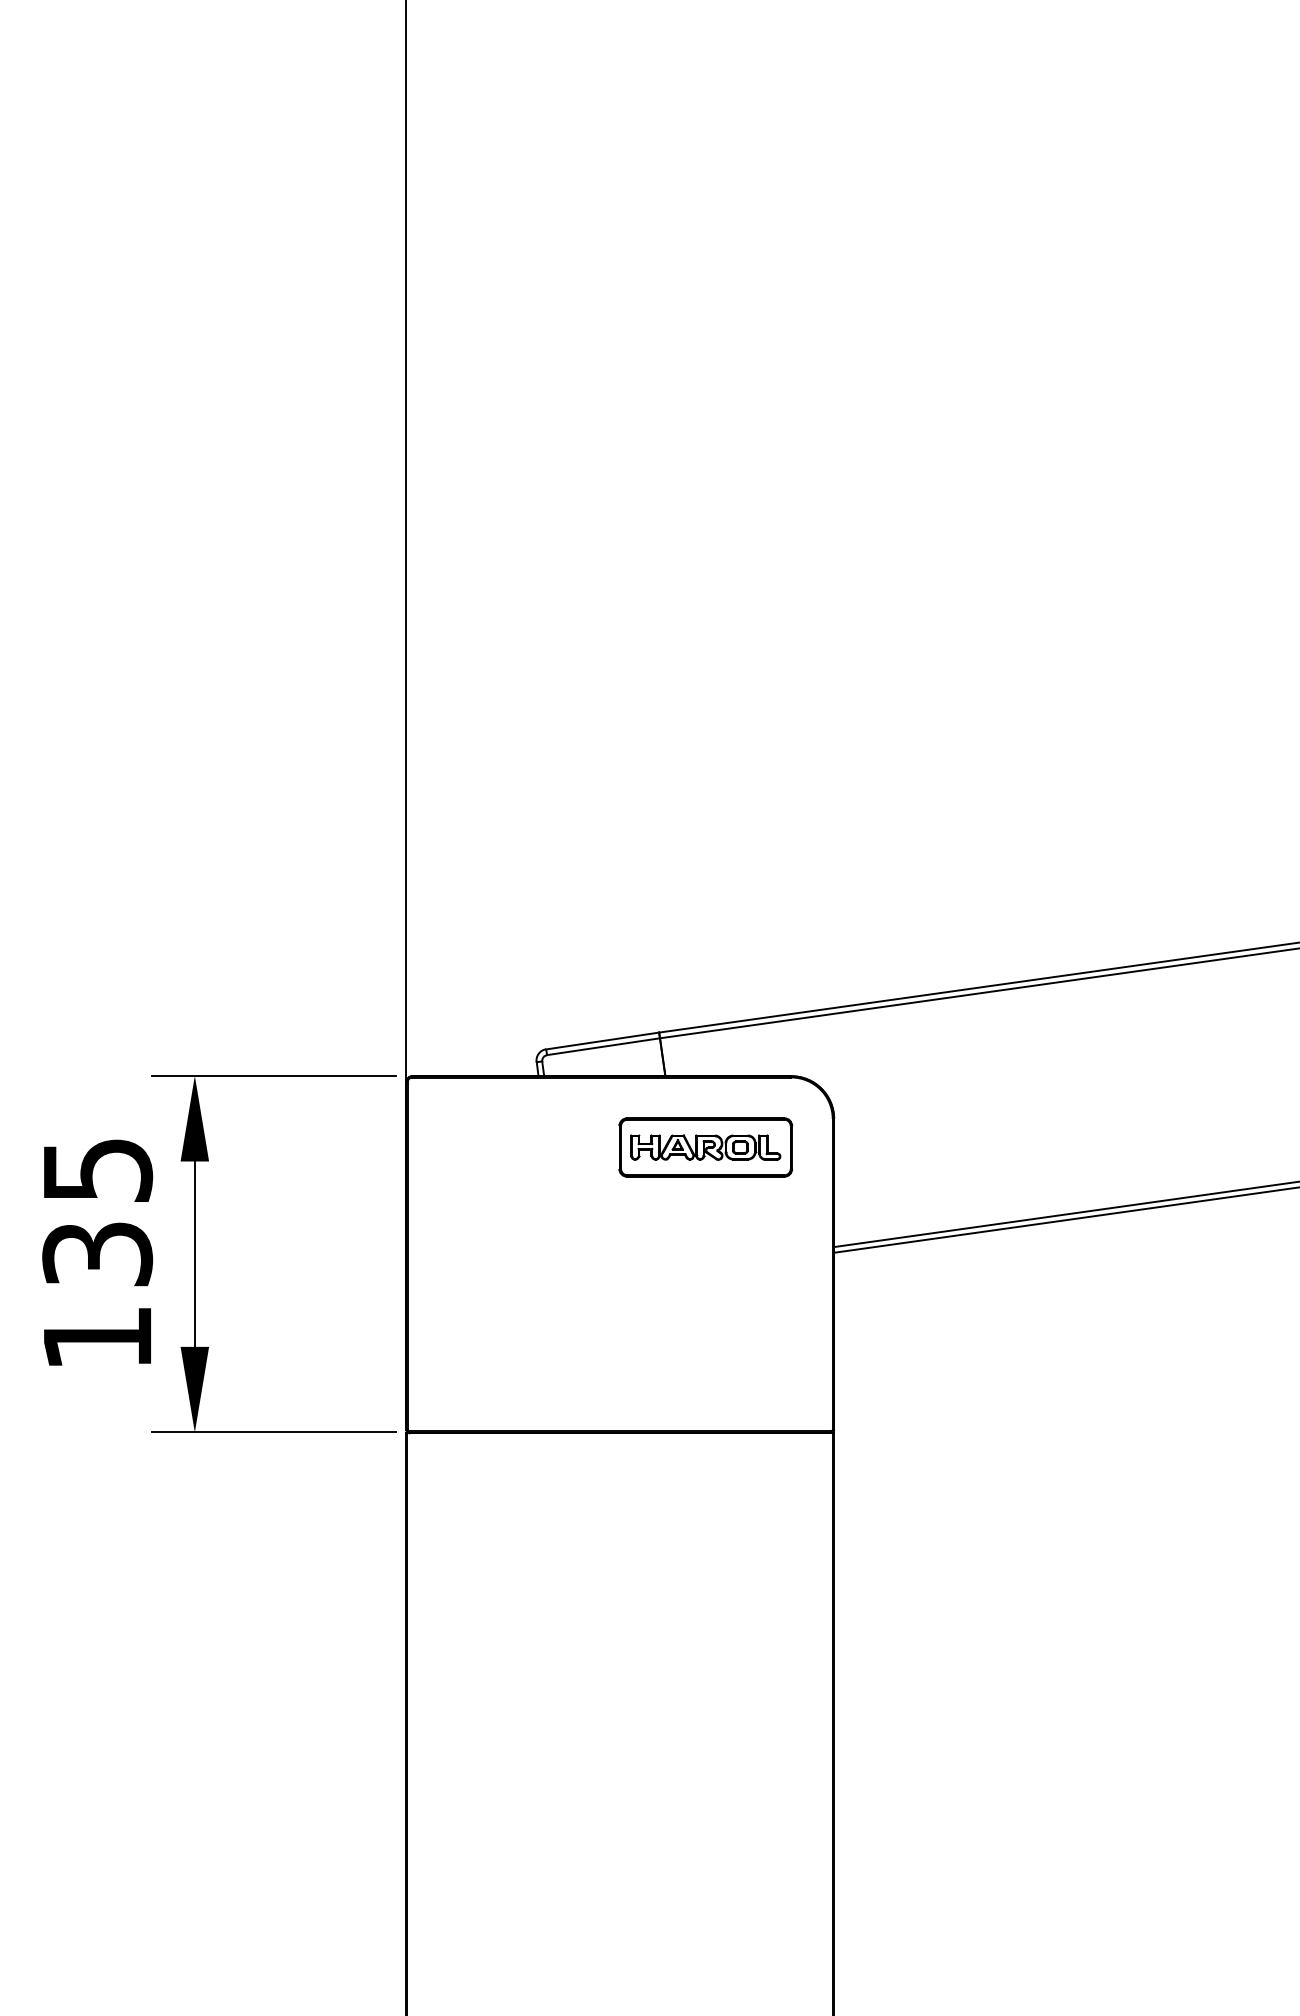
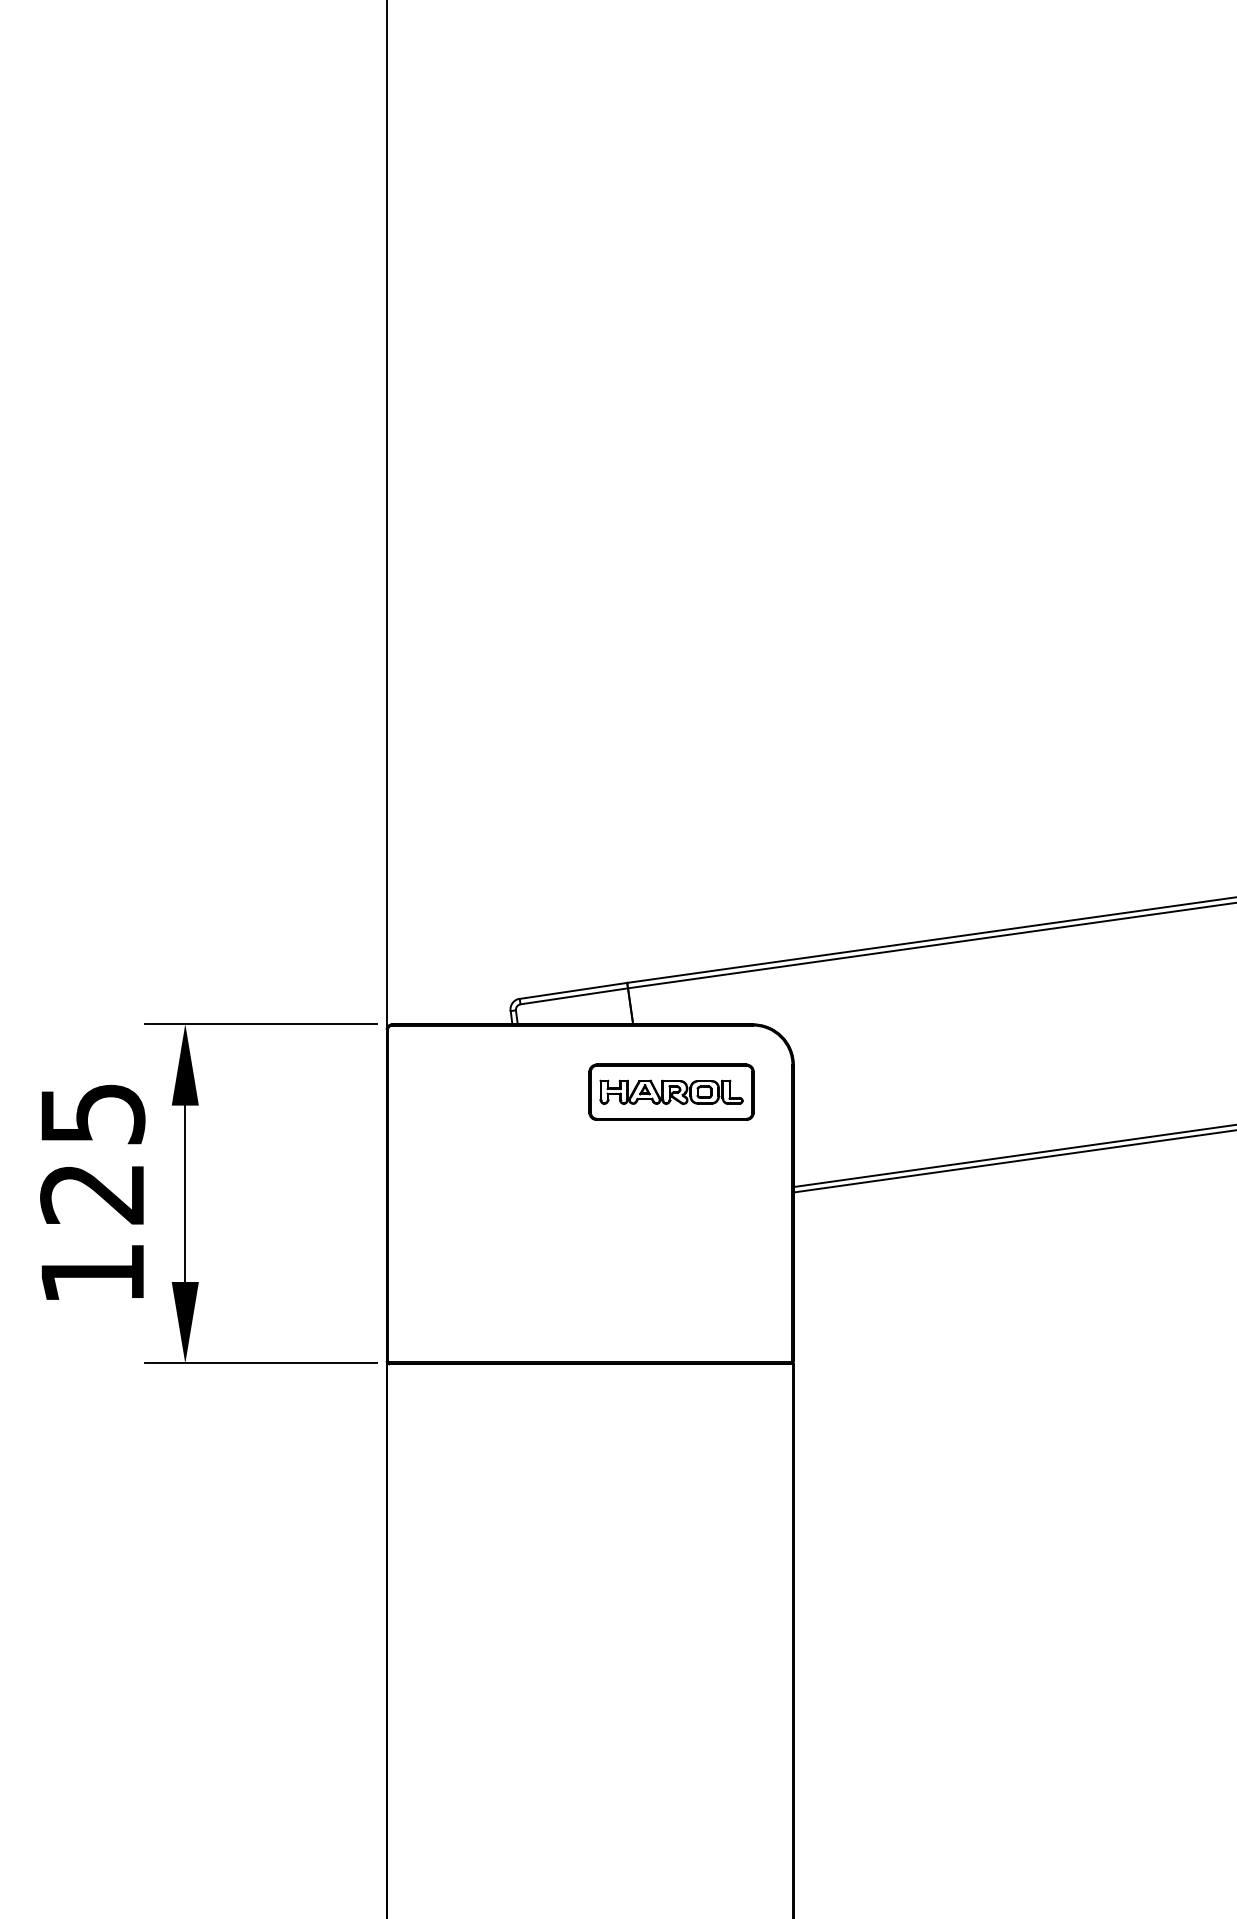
text: (97, 1253) -> (92, 1193), 135 -> 125

